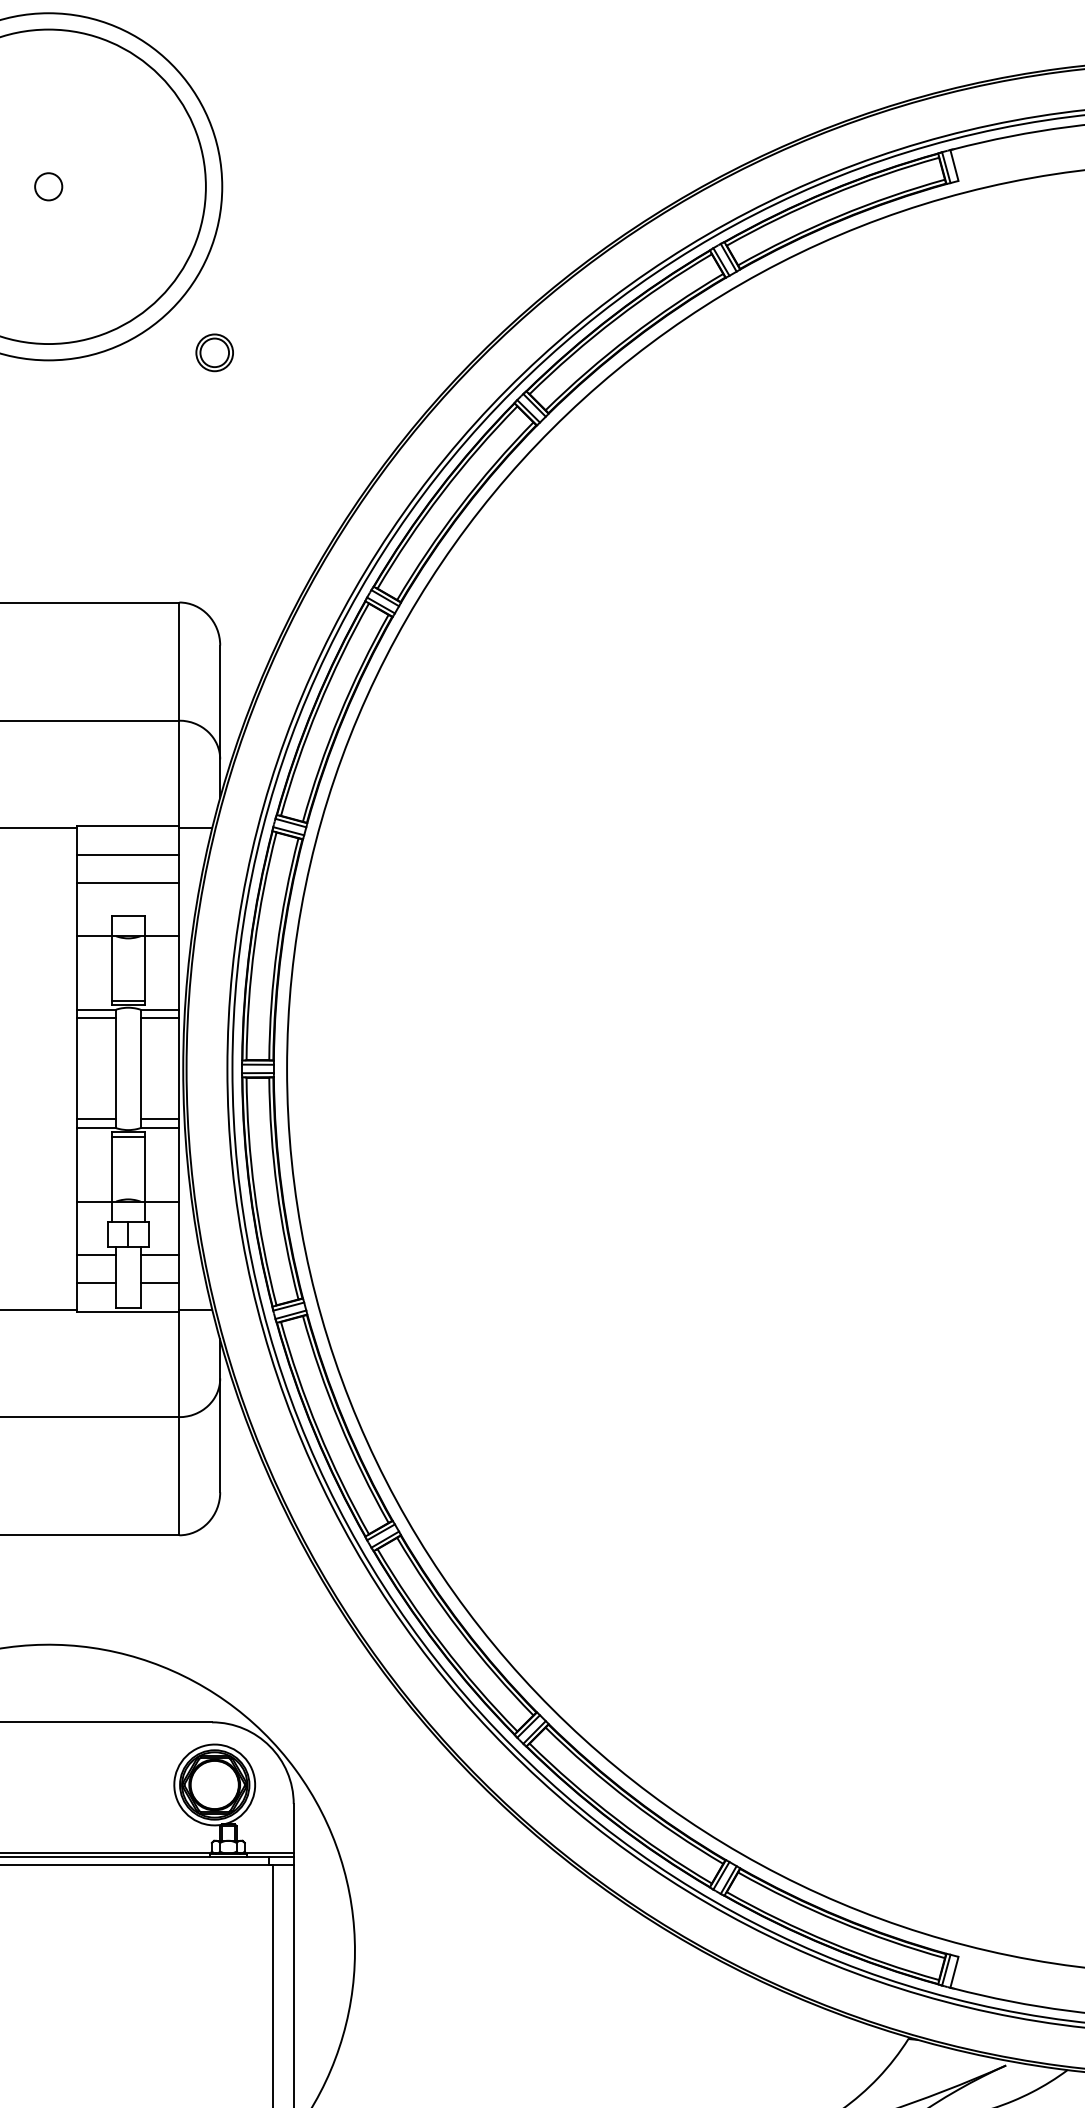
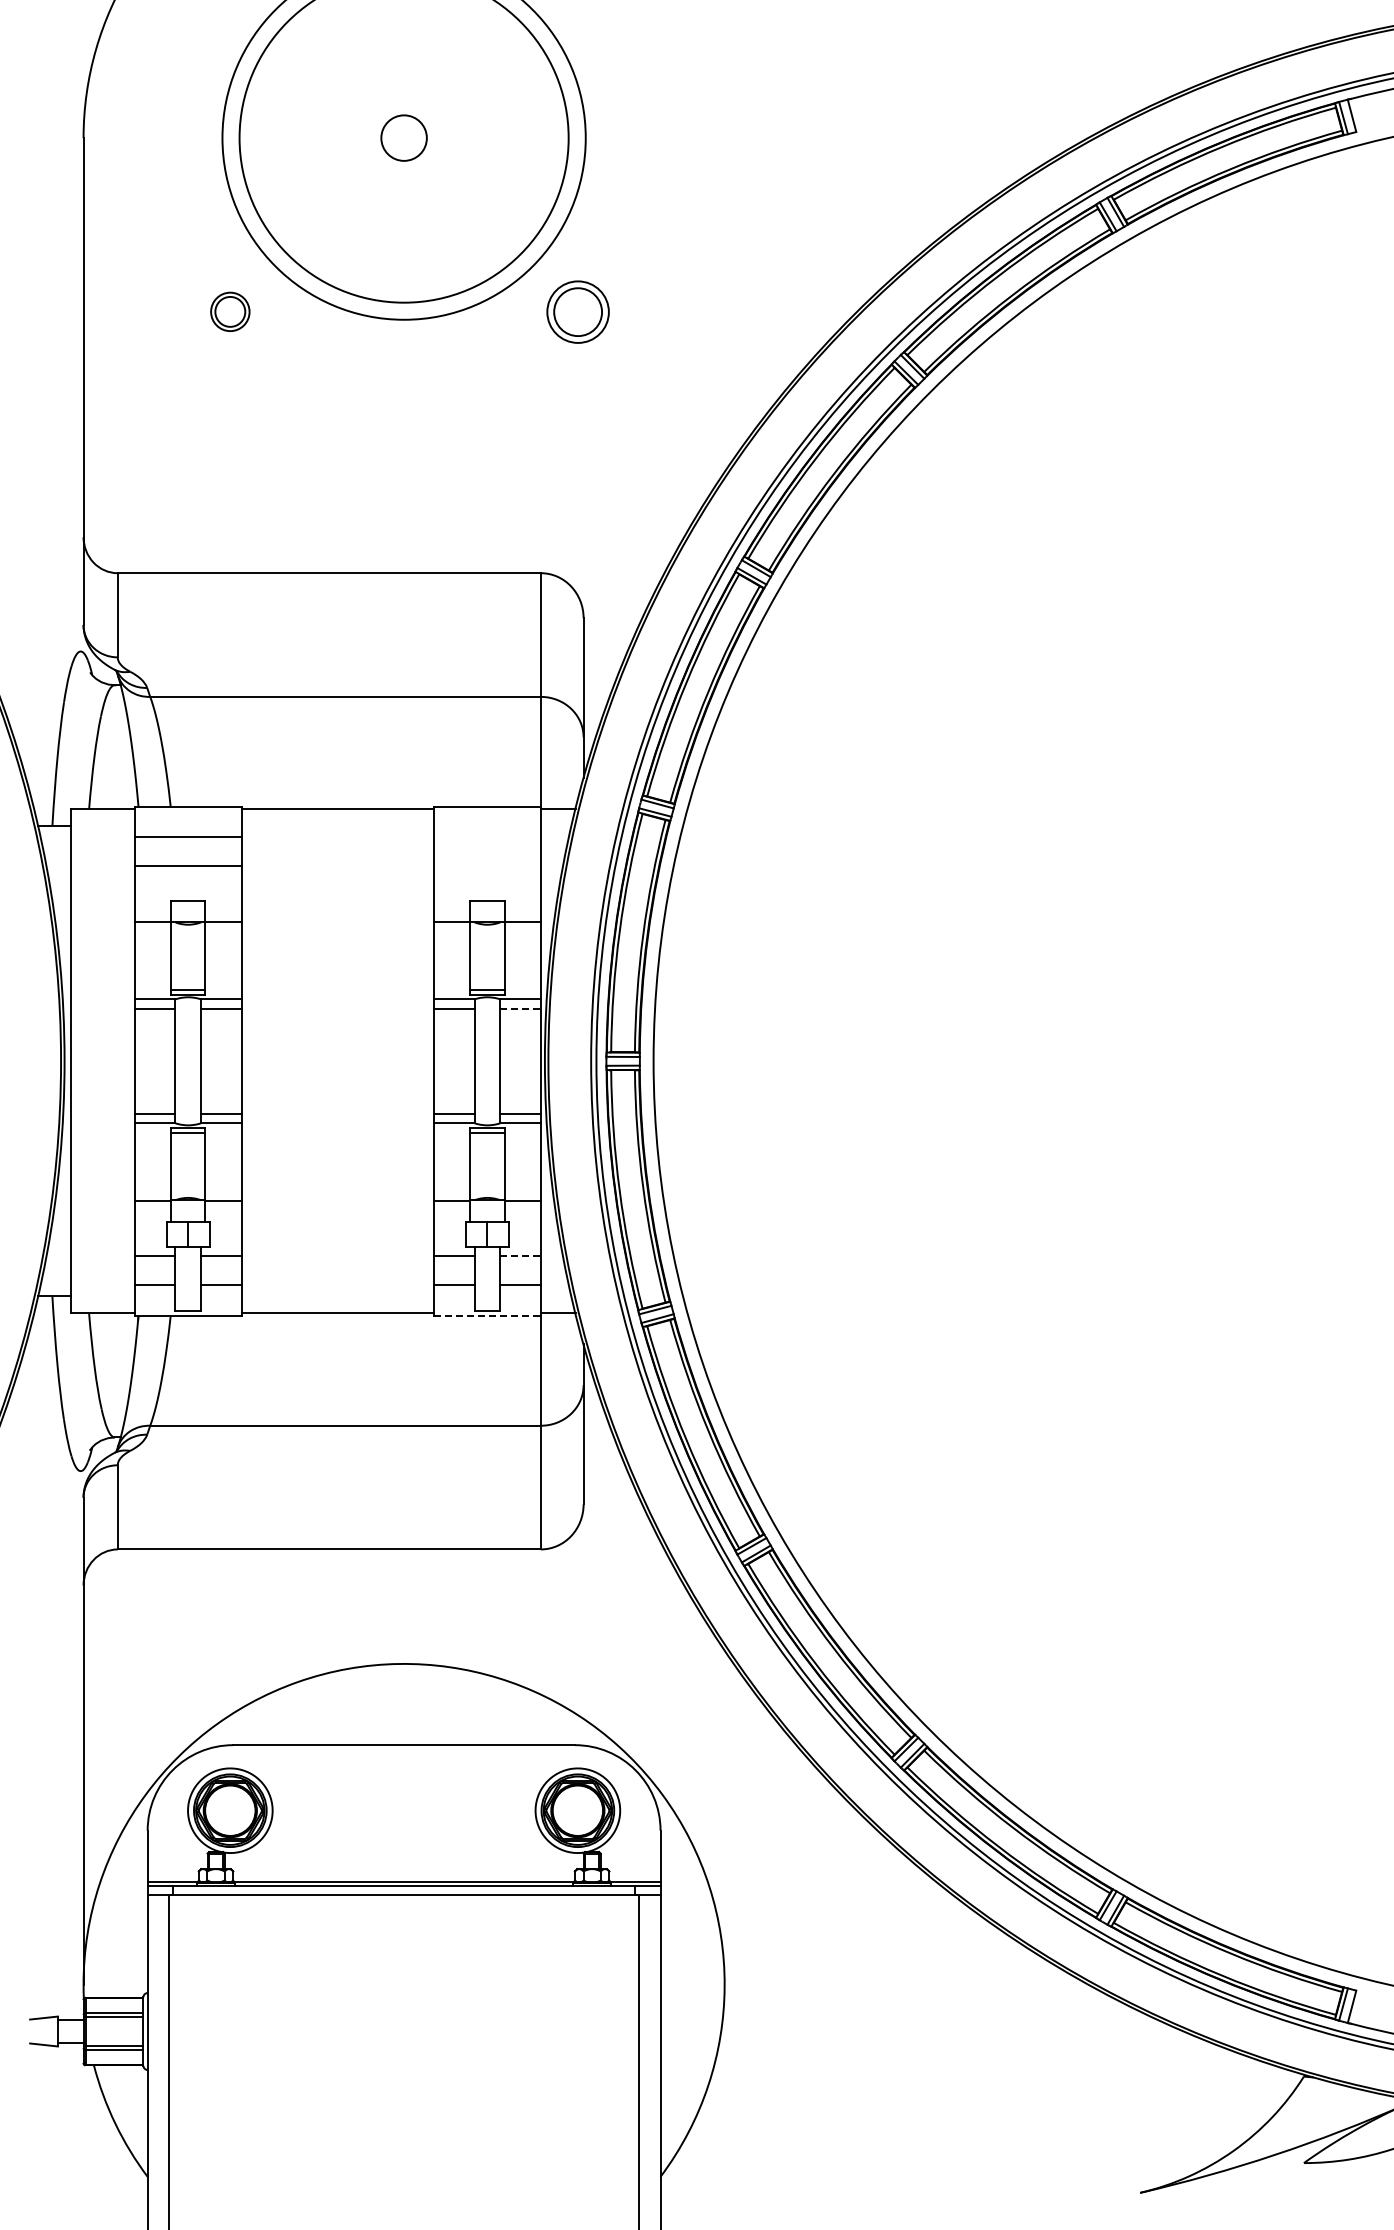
circle: (48, 186) -> (403, 137), size x1.6
part: (214, 352) -> (577, 311), size x1.6
line: (128, 855) -> (487, 837), removed
line: (128, 882) -> (487, 866), removed
line: (160, 1018) -> (521, 1008), solid -> dashed
line: (160, 1255) -> (521, 1256), solid -> dashed
line: (128, 1311) -> (487, 1315), solid -> dashed

